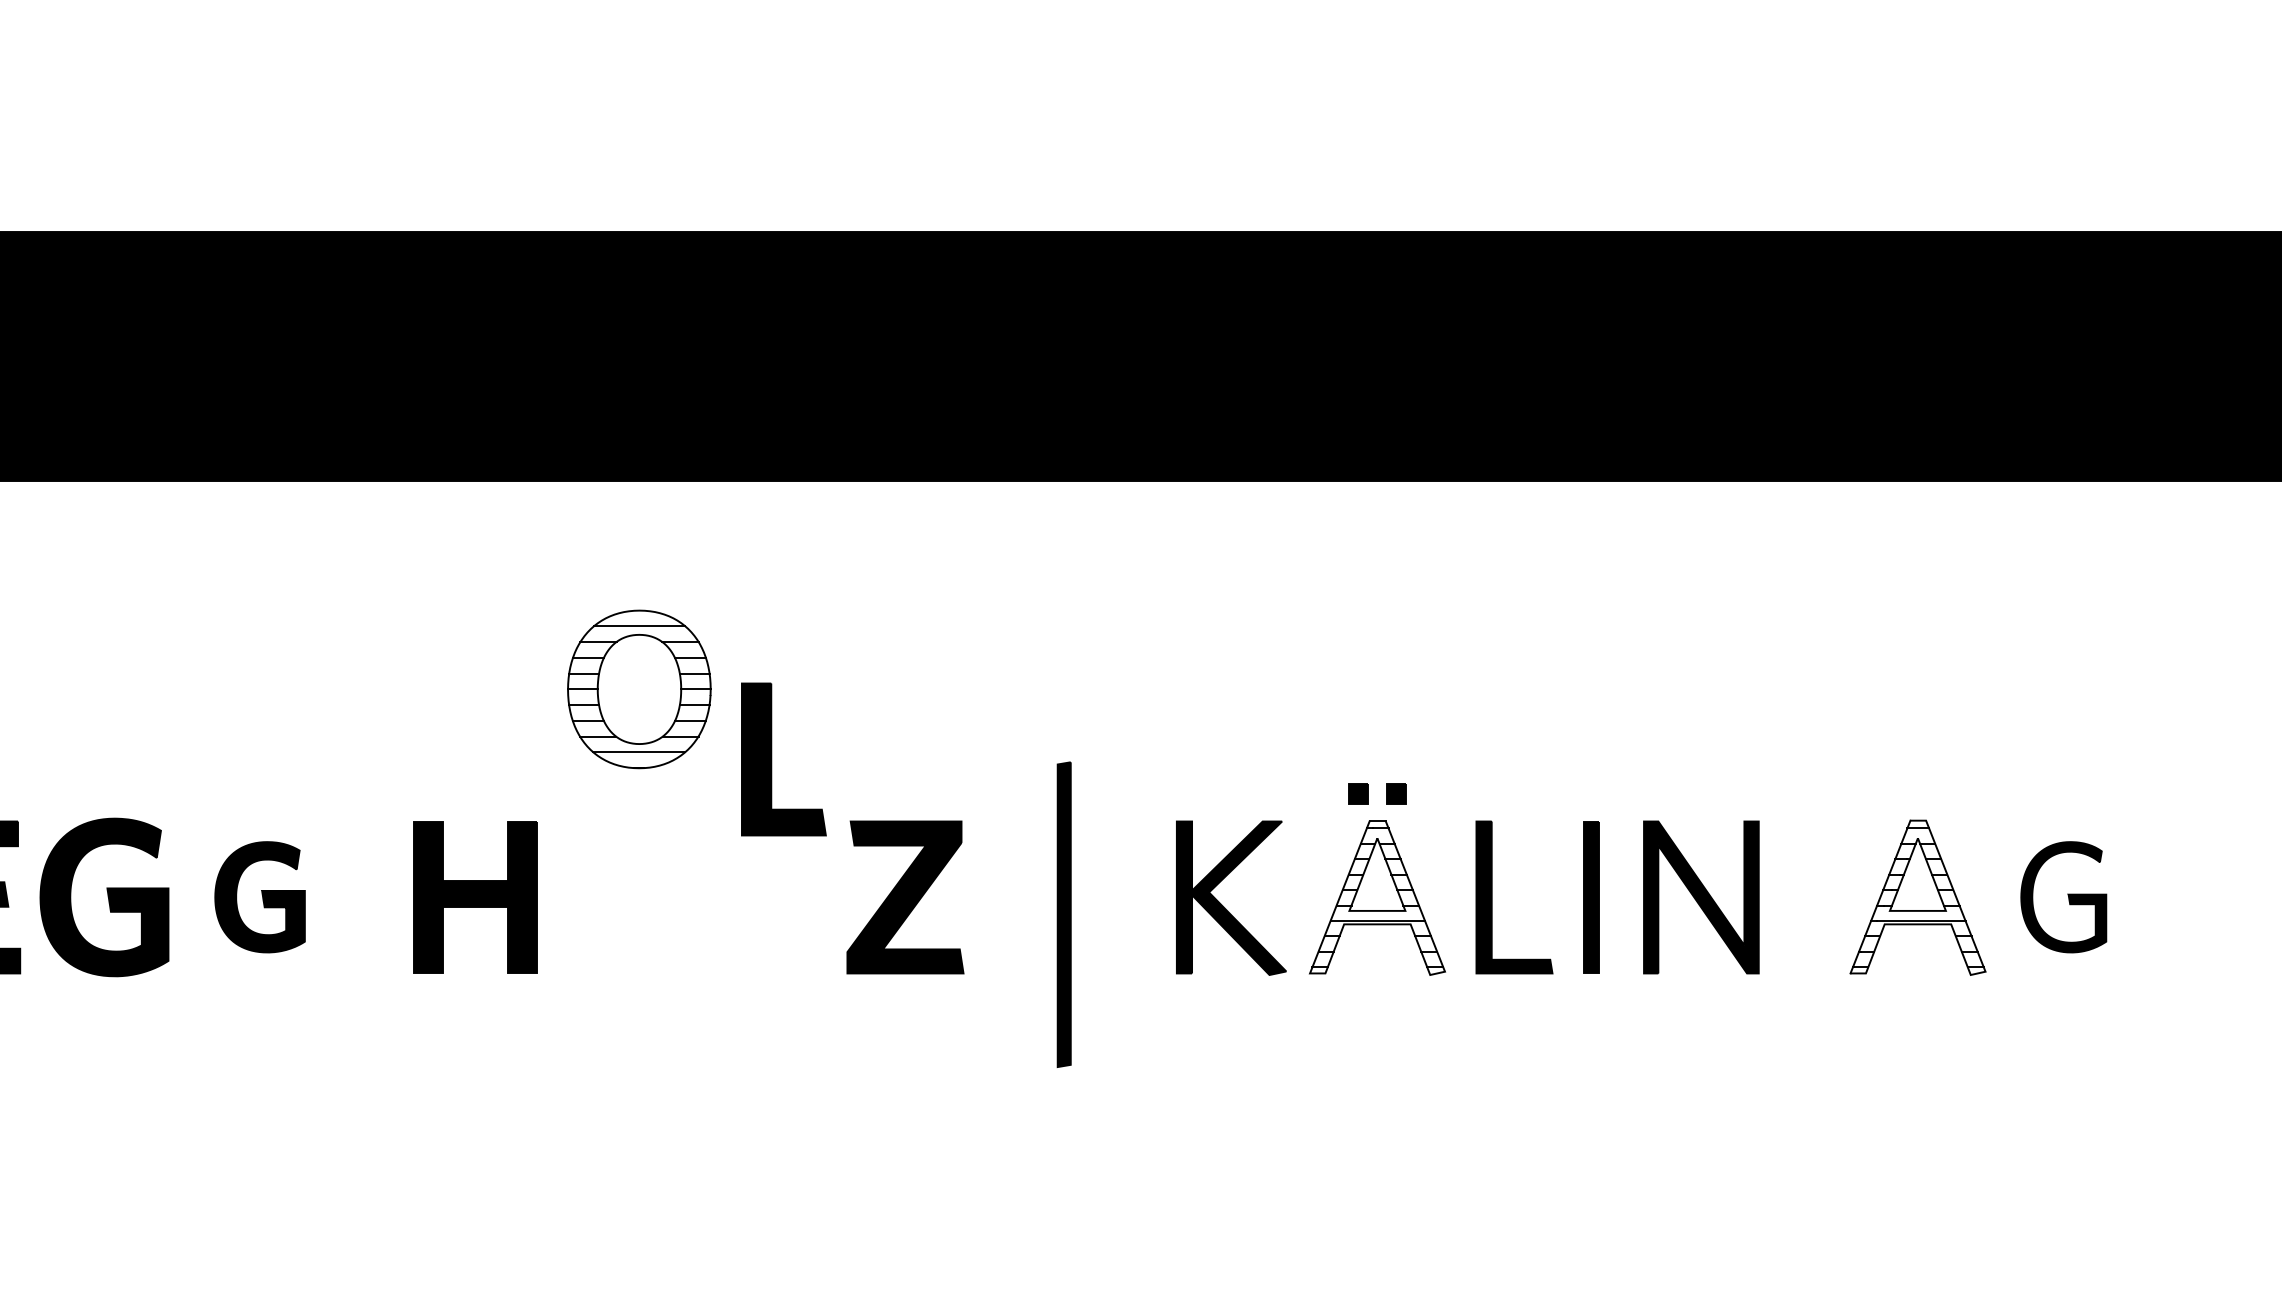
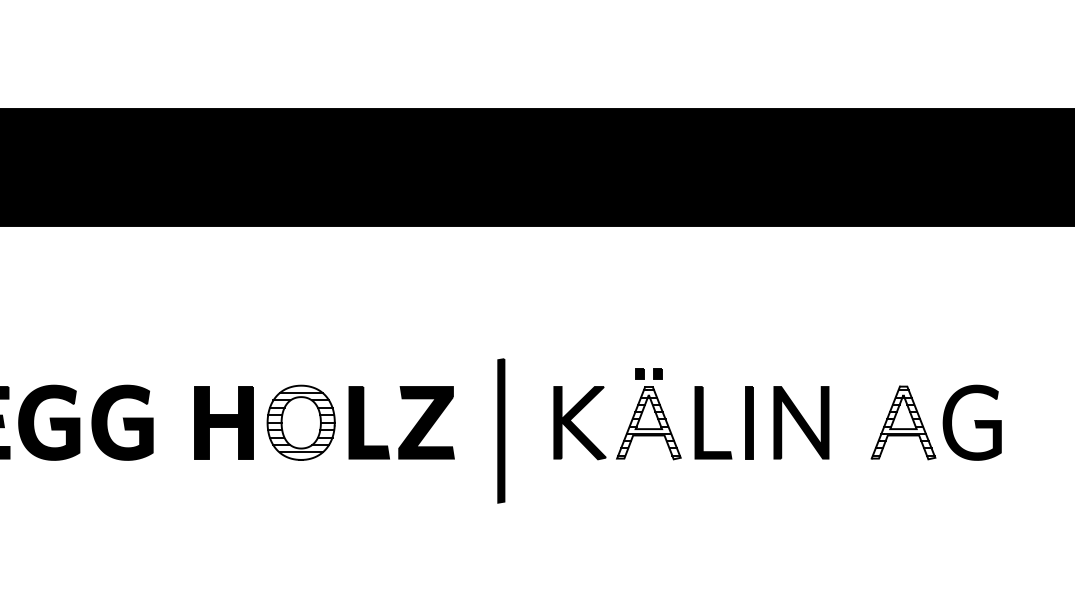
part: (637, 688) -> (300, 422), moved
part: (782, 758) -> (368, 422), moved
part: (259, 896) -> (122, 422), size x1.43
part: (2062, 896) -> (971, 422), size x1.43

